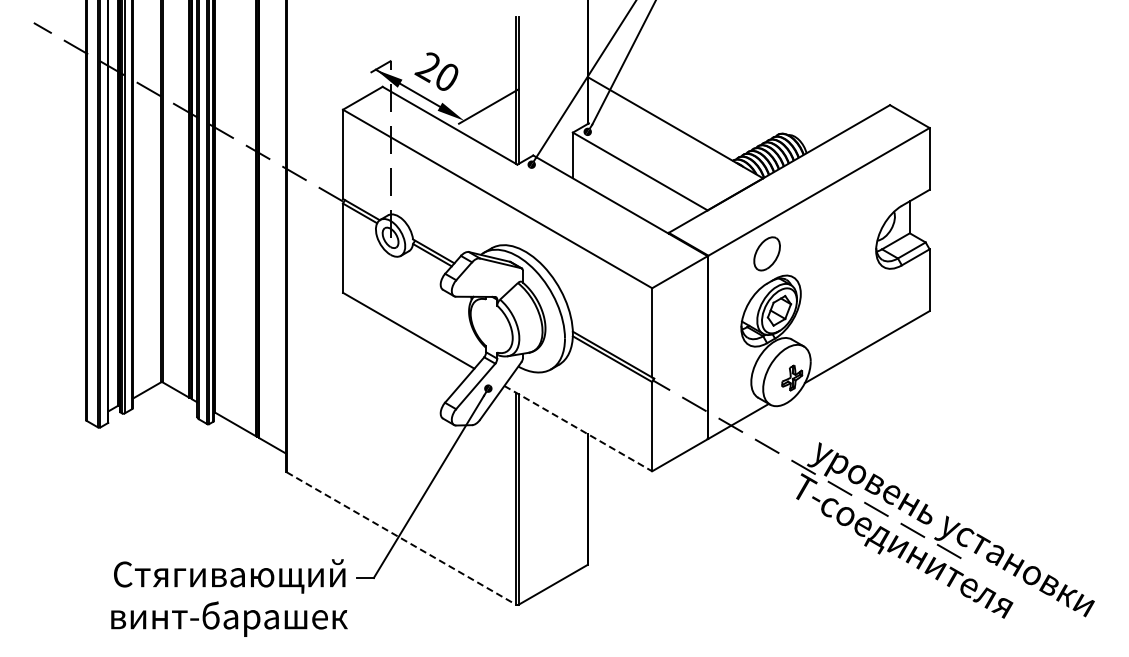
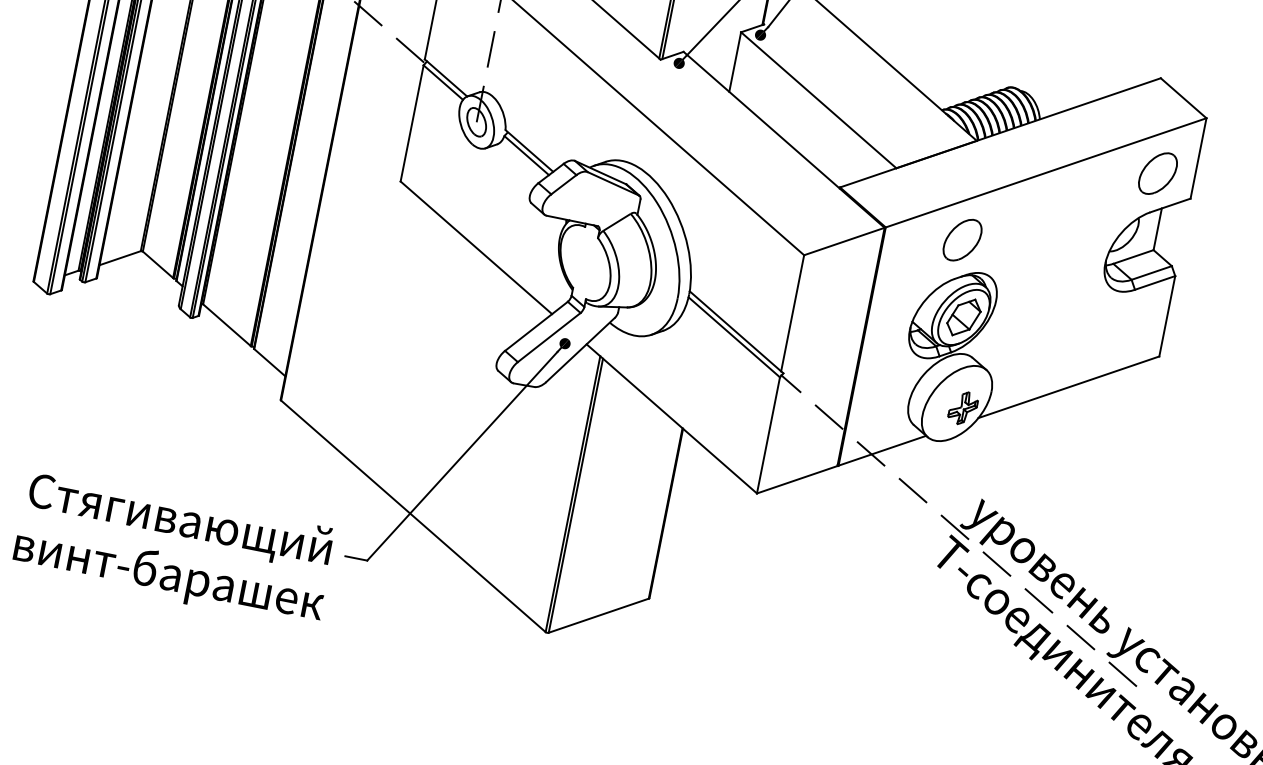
part: (901, 175) -> (1157, 172), added
line: (578, 428) -> (672, 418), dashed -> solid
line: (401, 538) -> (413, 516), dashed -> solid

